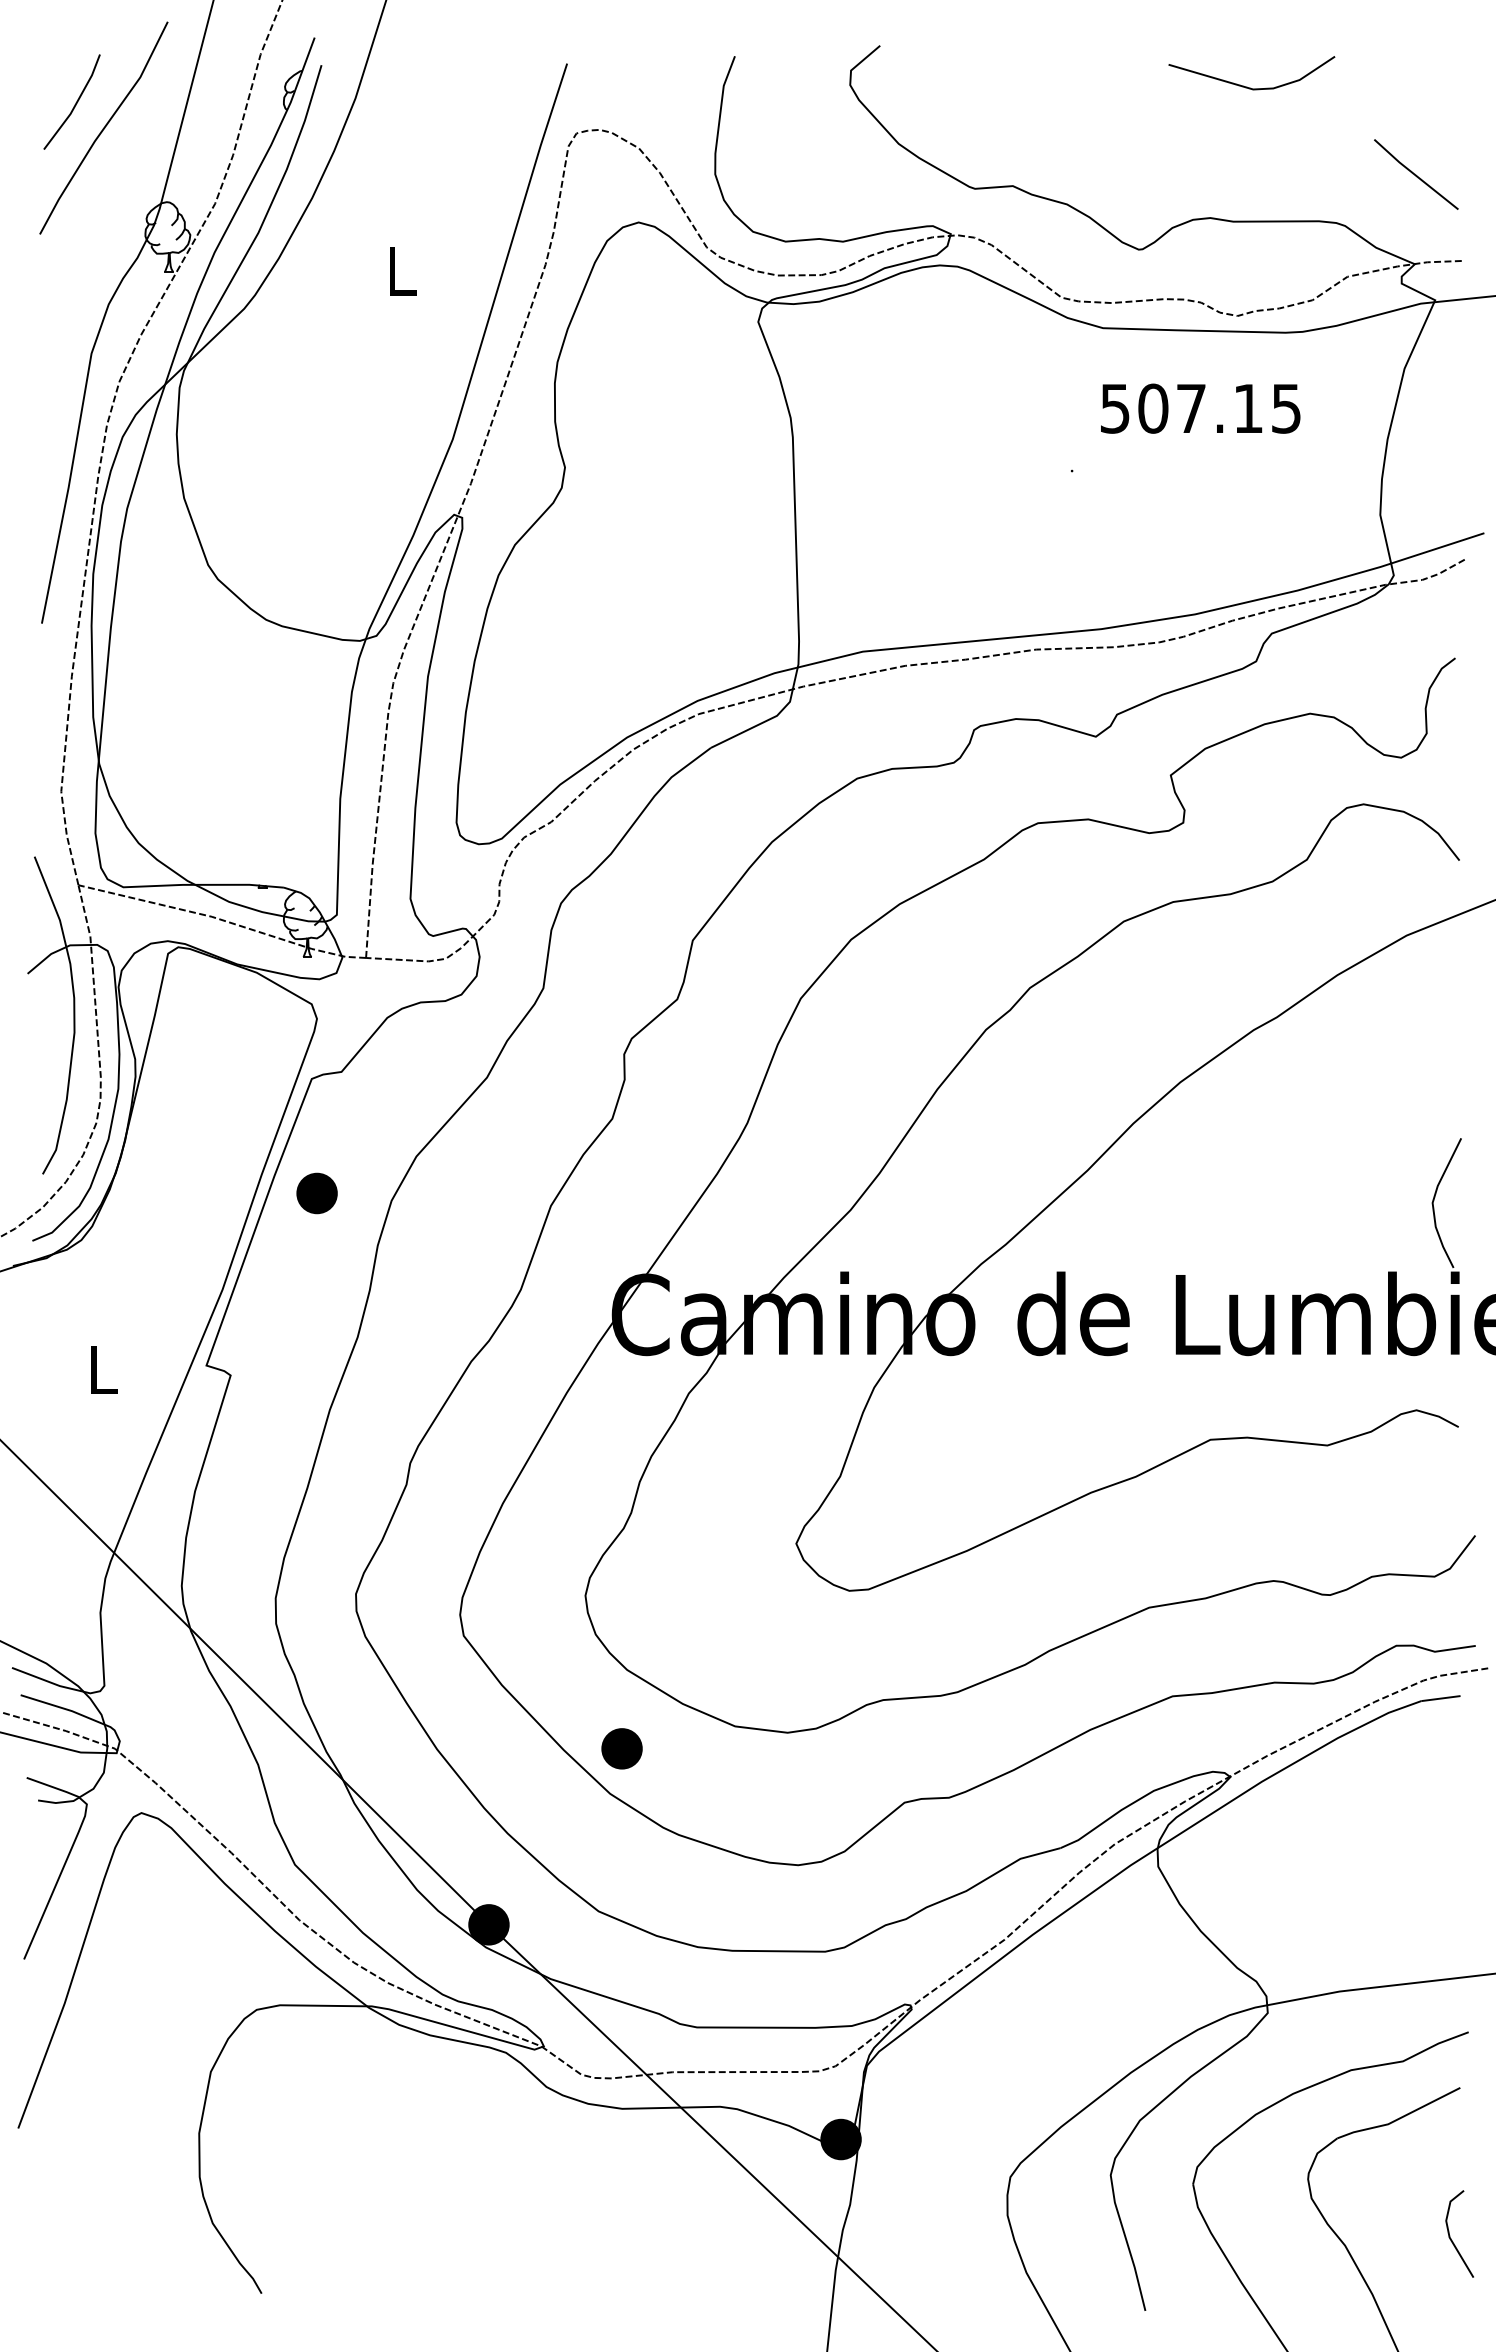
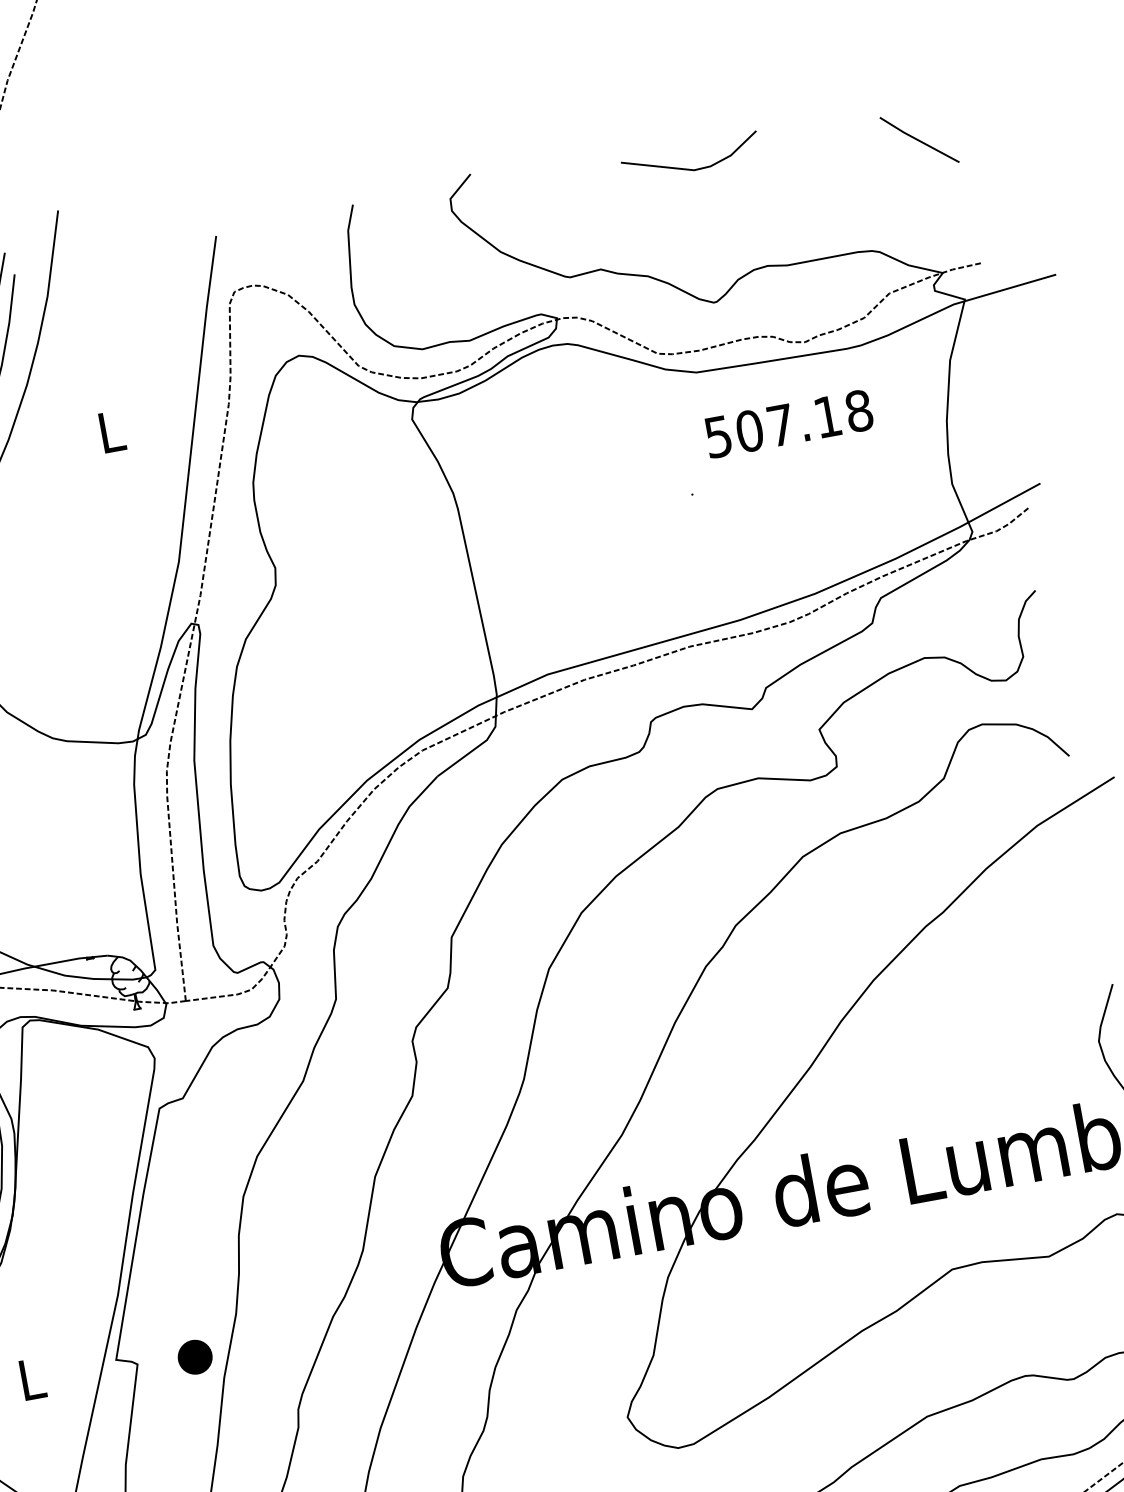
line: (1247, 86) -> (688, 168), moved
line: (1416, 174) -> (919, 139), moved
text: (1286, 408) -> (859, 410), 507.15 -> 507.18
part: (316, 1193) -> (194, 1357), moved

